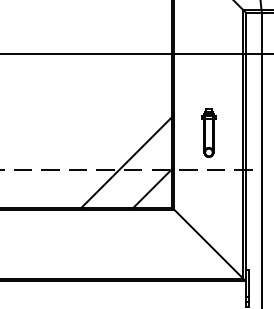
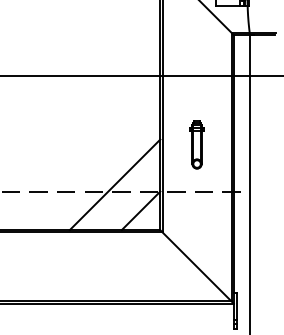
part: (208, 132) -> (196, 144), moved

